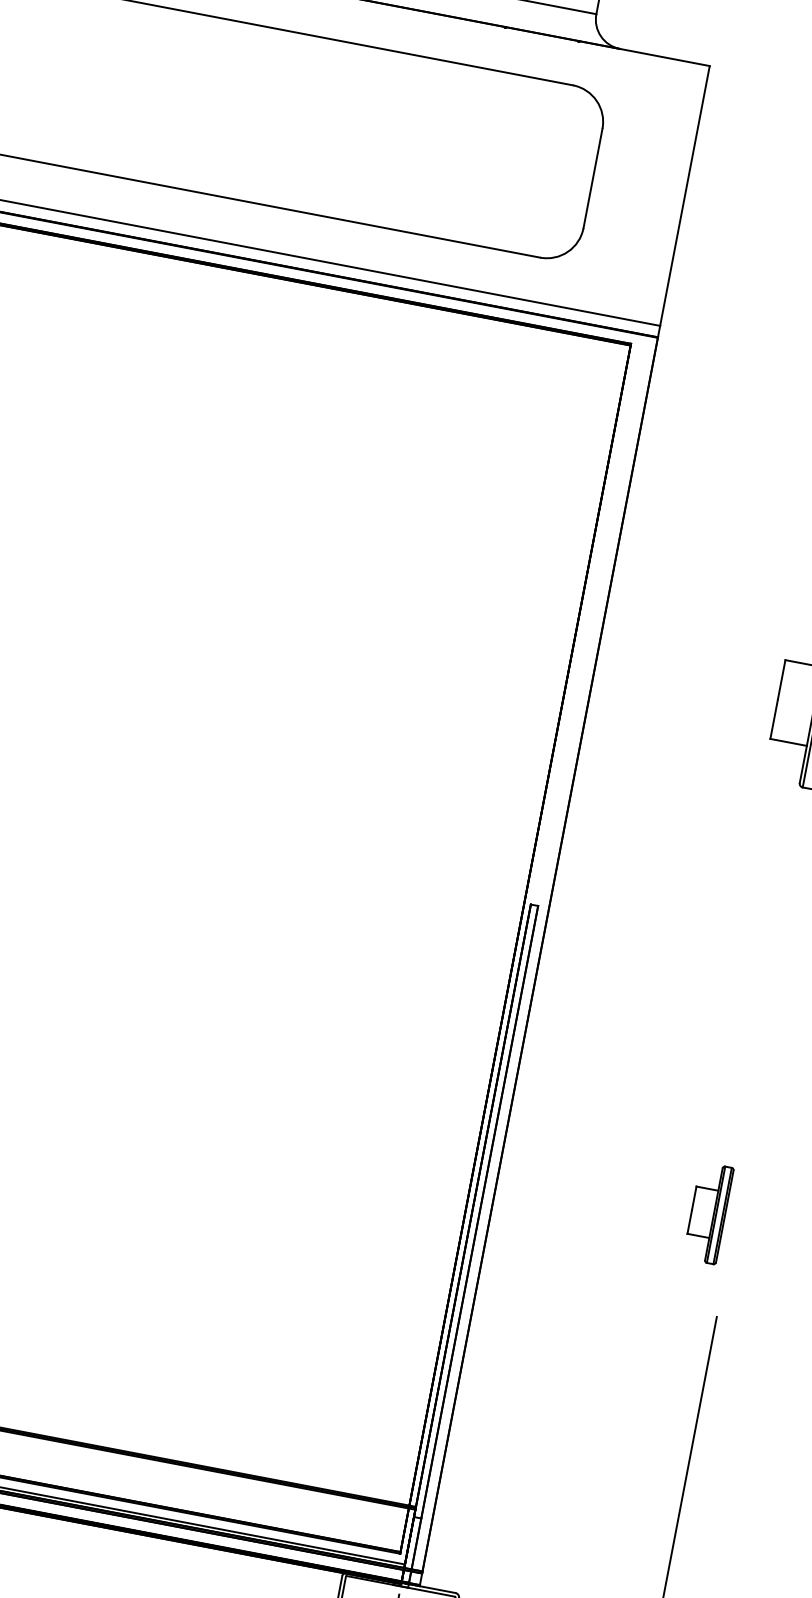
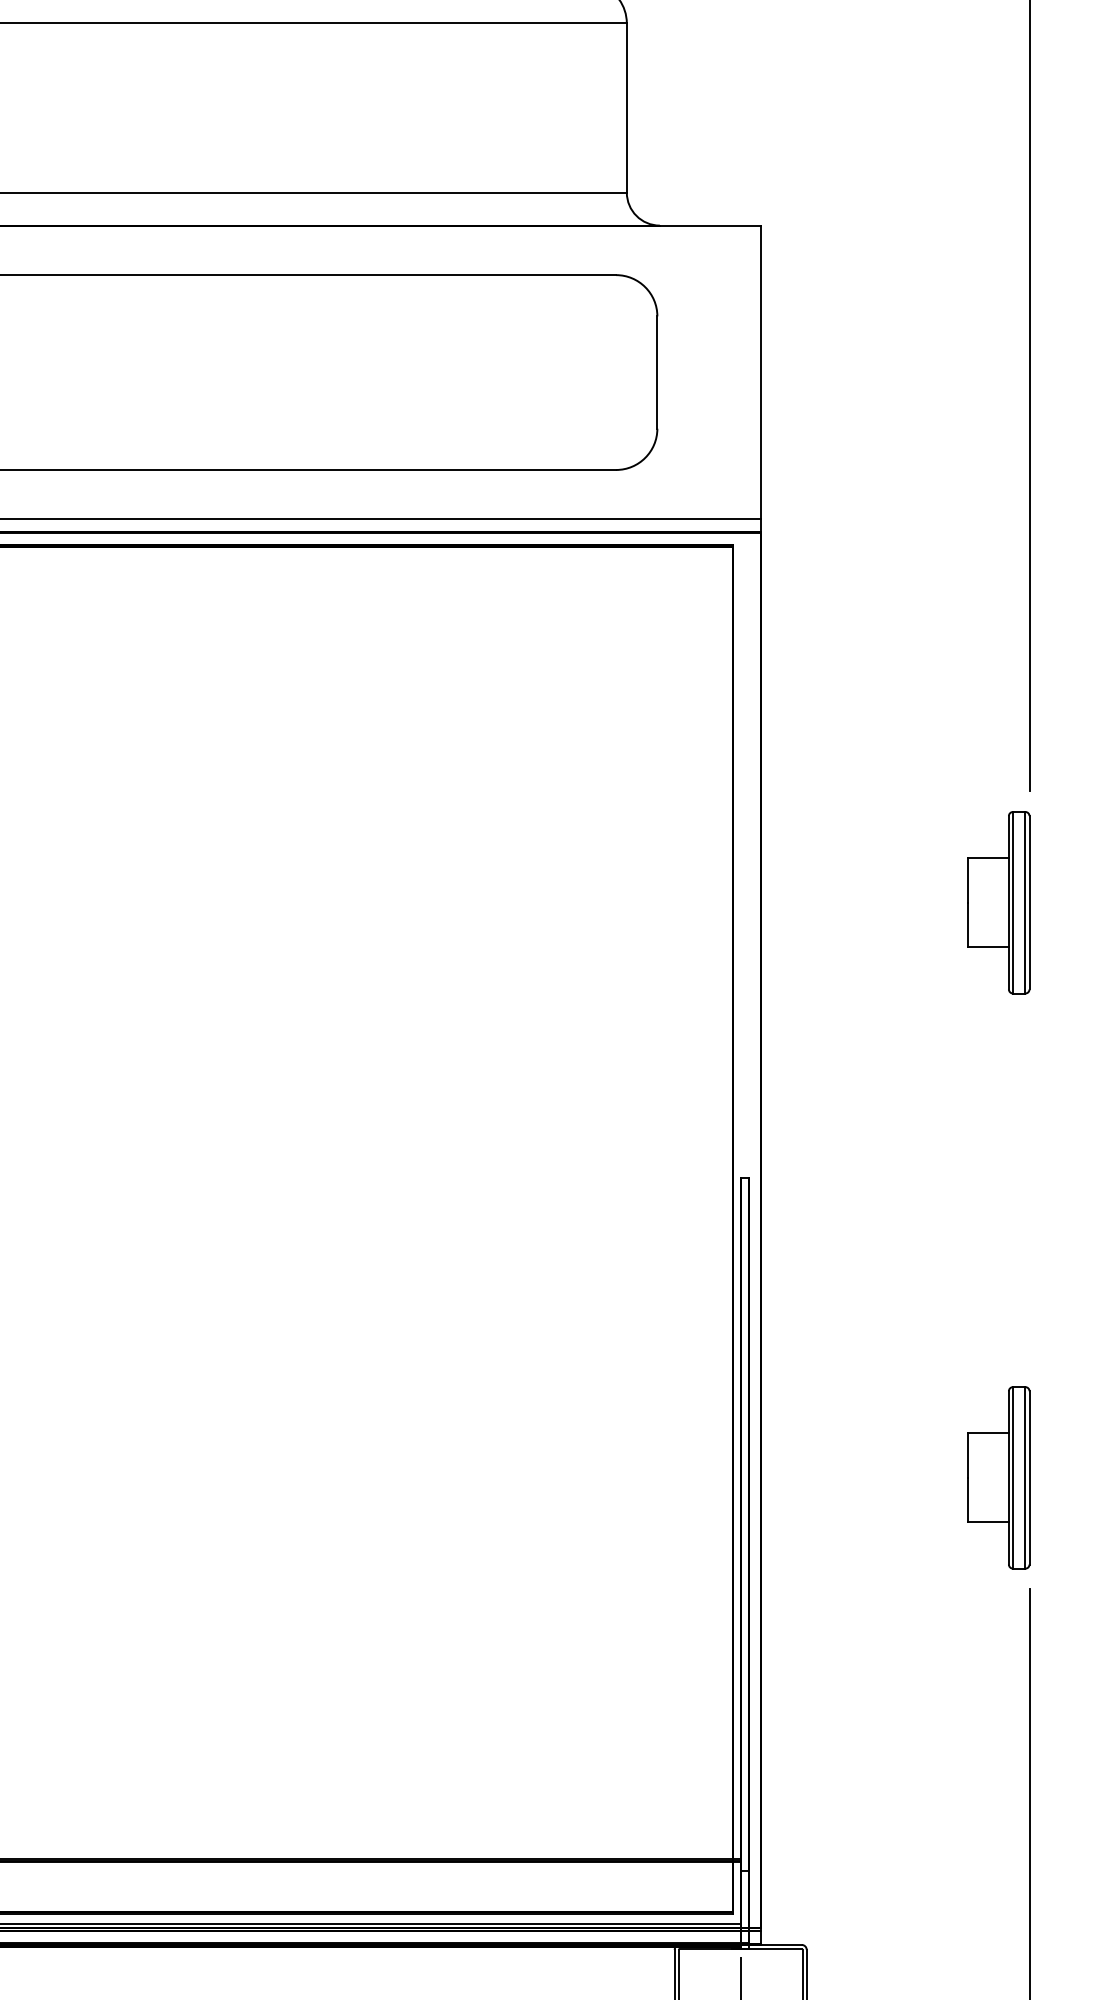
part: (708, 1212) -> (998, 1477), size x1.67

